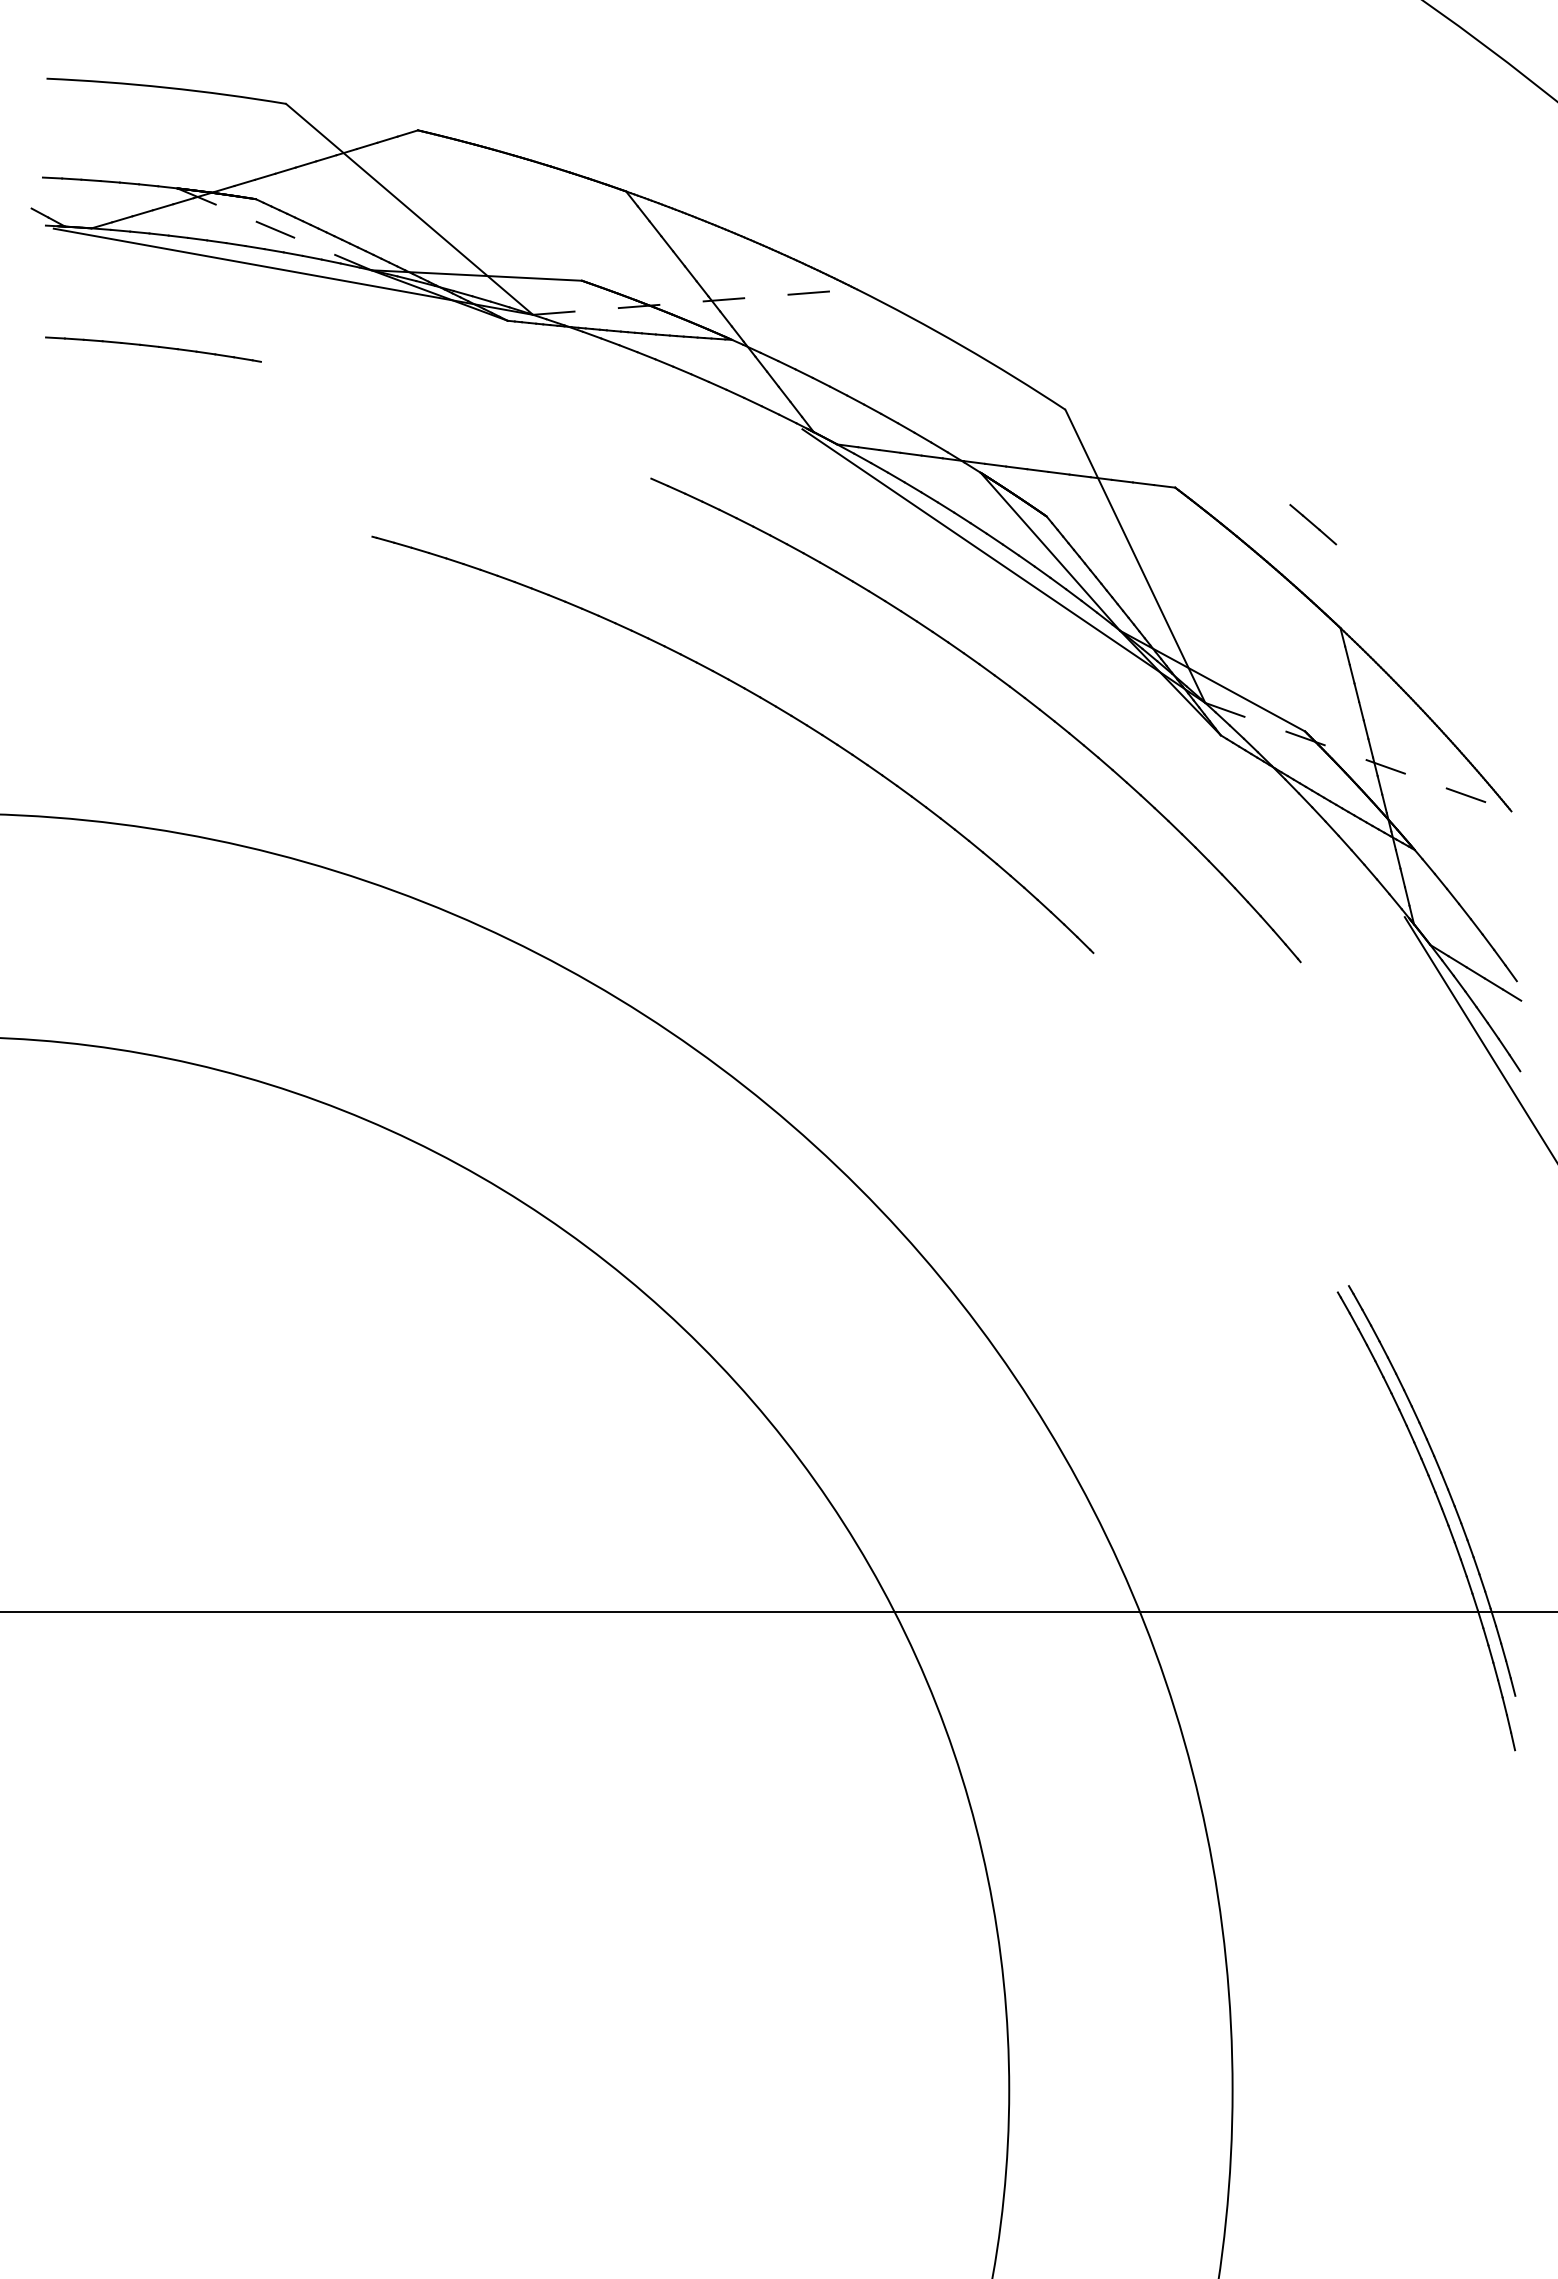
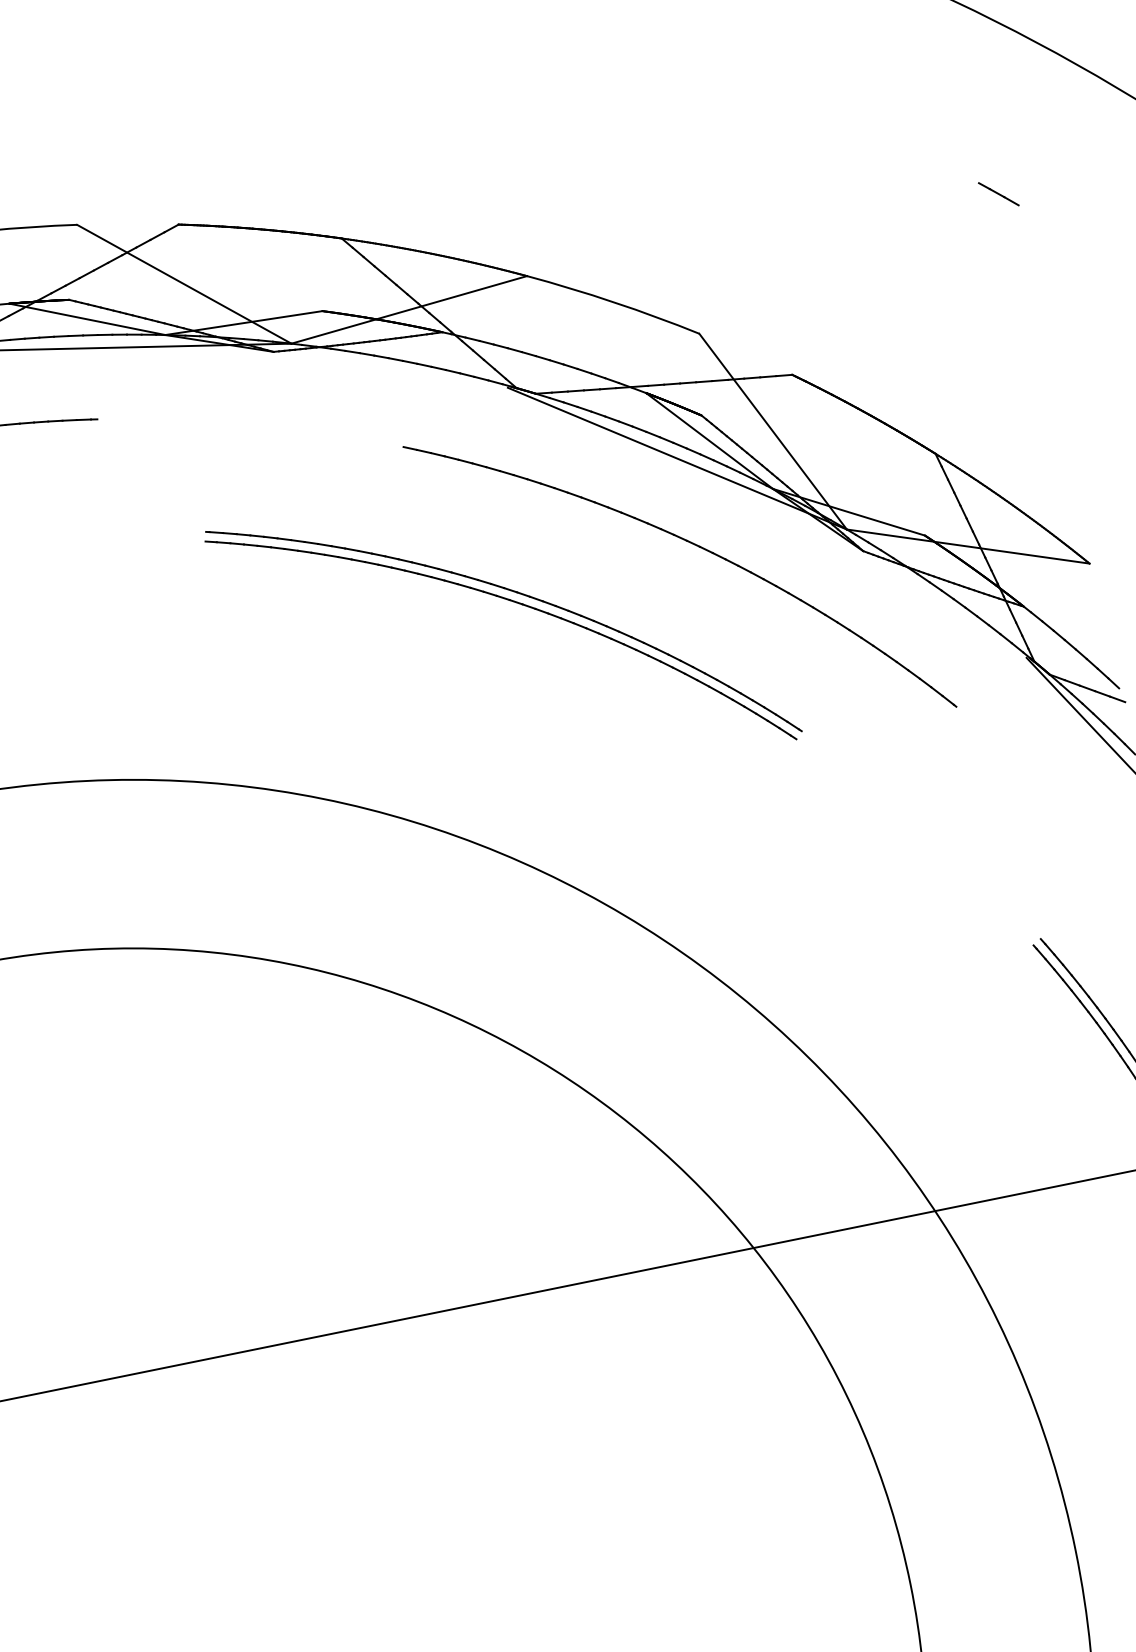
line: (274, 229) -> (87, 319), dashed -> solid
line: (695, 302) -> (409, 310), dashed -> solid
line: (1313, 524) -> (999, 194), moved
part: (751, 708) -> (512, 601), added
line: (1358, 757) -> (968, 546), dashed -> solid

